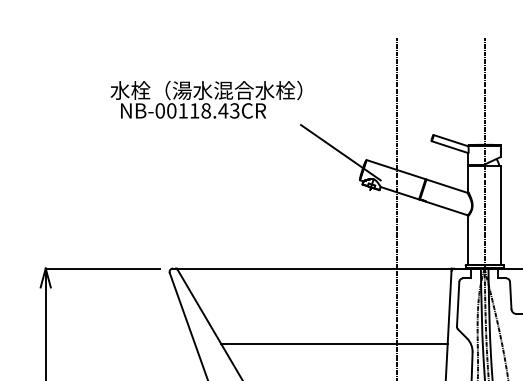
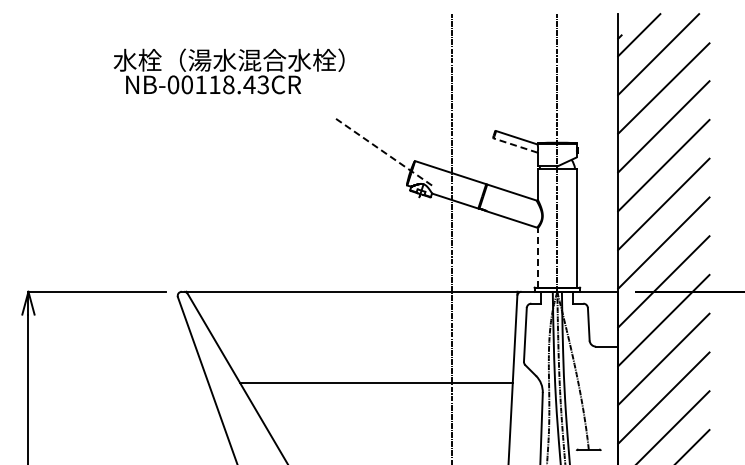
text: (205, 99) -> (228, 71), moved
line: (449, 147) -> (515, 145), solid -> dashed
line: (340, 152) -> (383, 151), solid -> dashed
line: (468, 240) -> (537, 258), solid -> dashed

